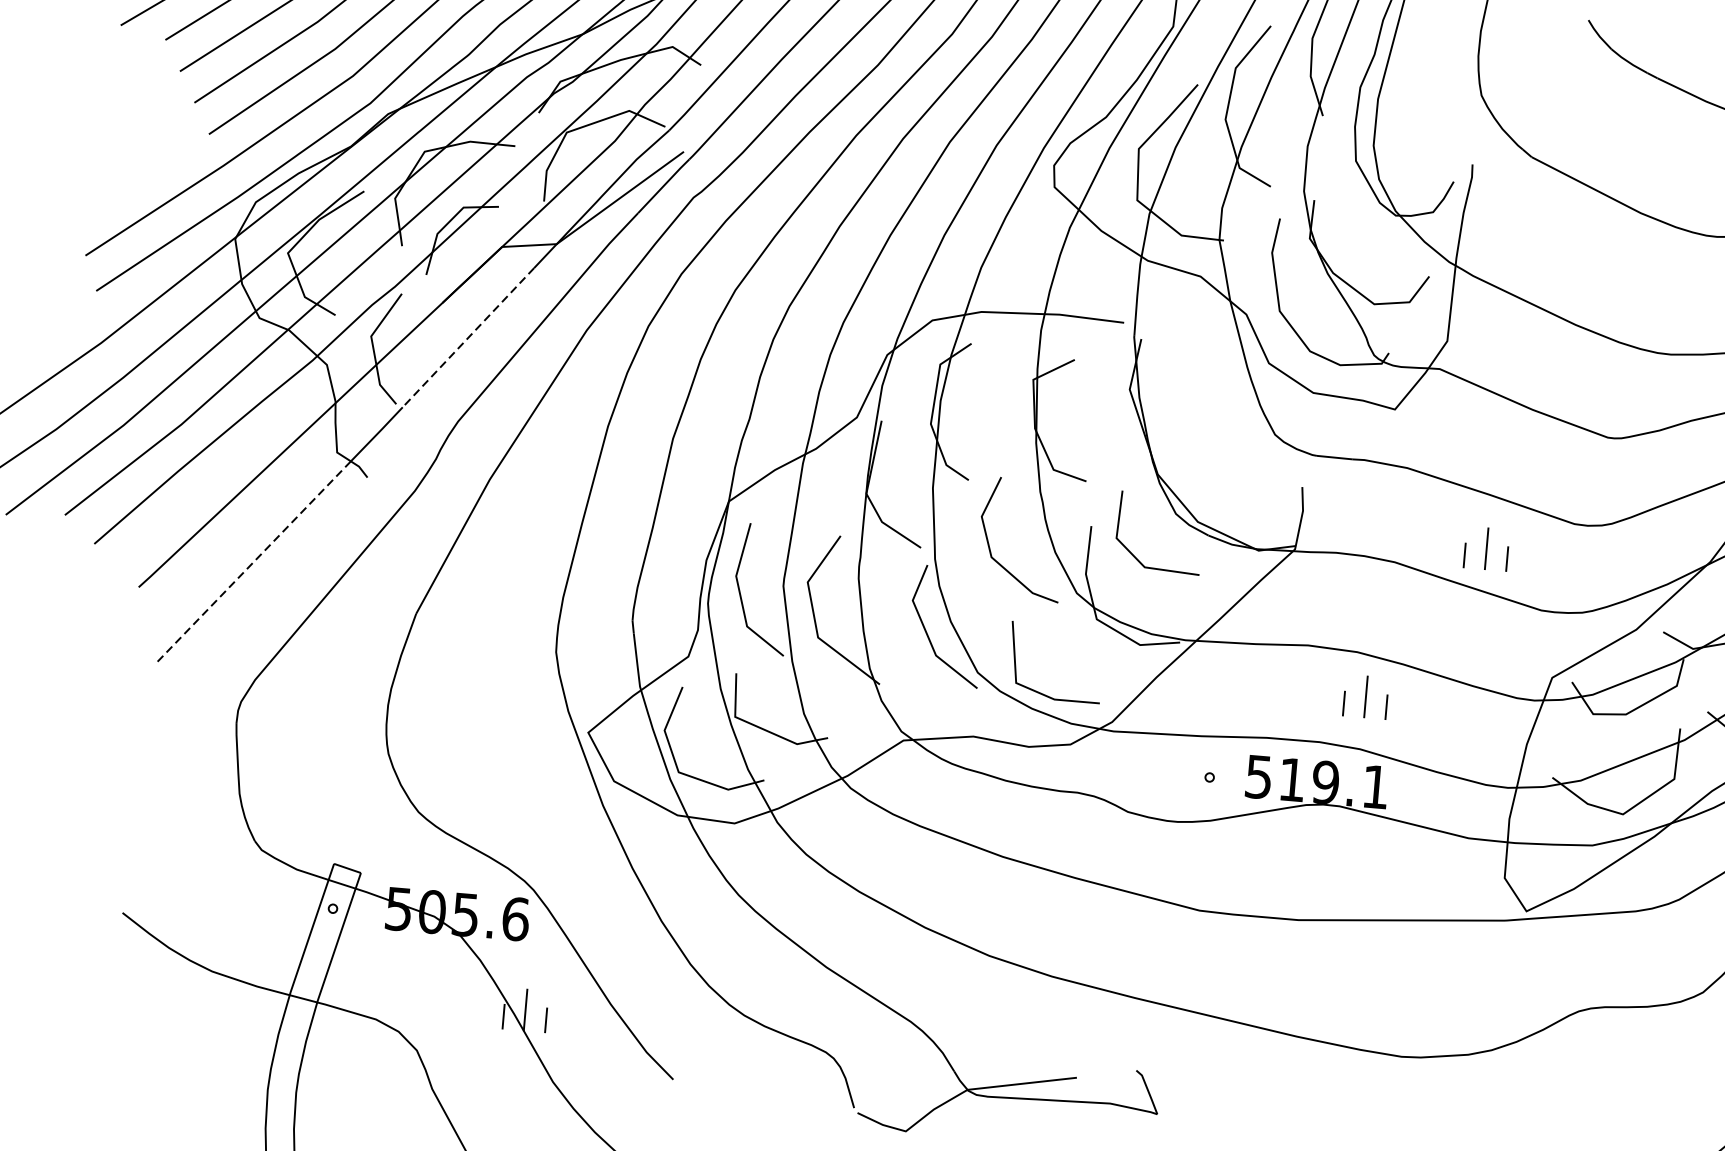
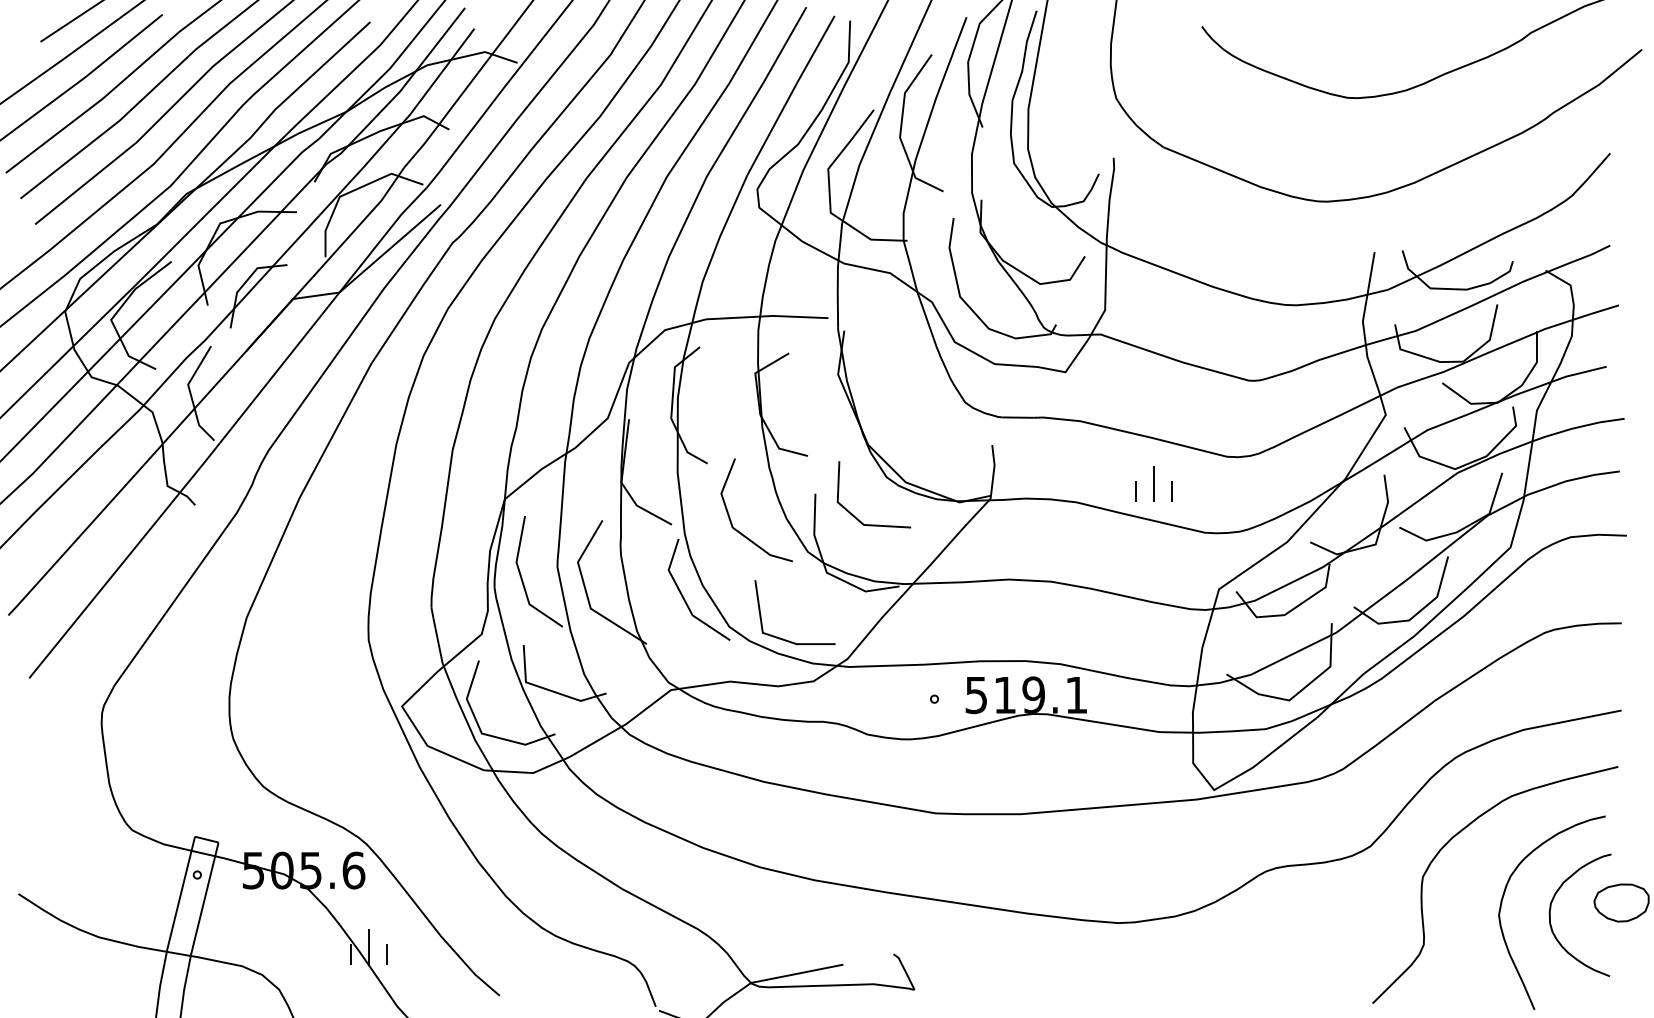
line: (469, 337) -> (271, 378), dashed -> solid
line: (253, 562) -> (104, 585), dashed -> solid
part: (1365, 696) -> (1061, 618), removed

